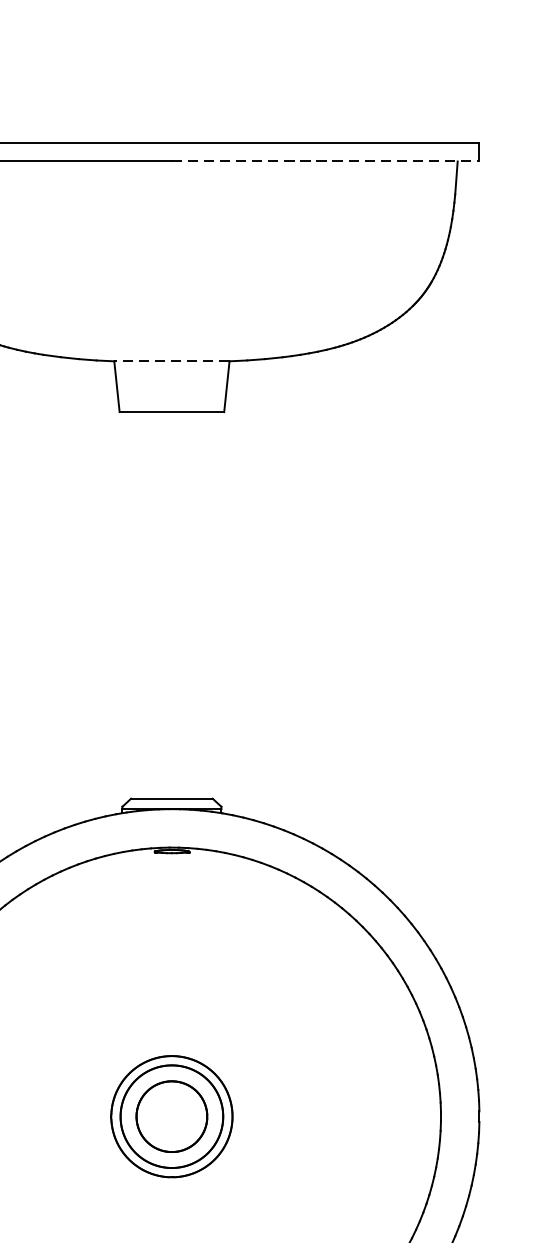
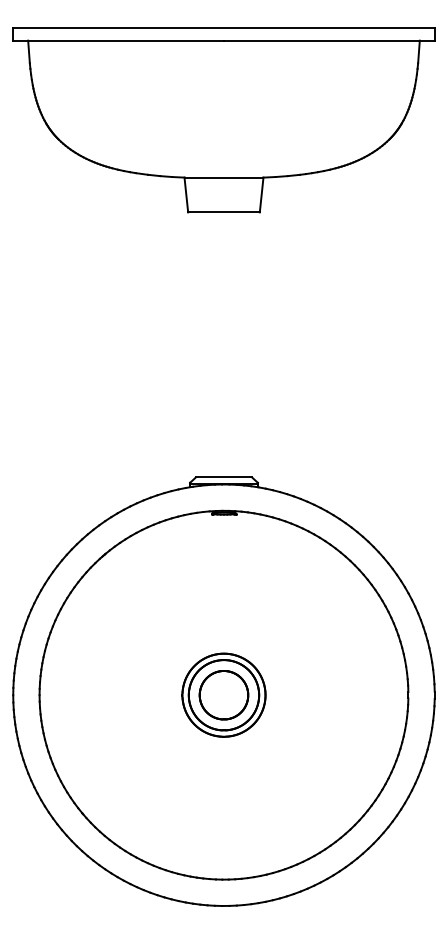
line: (325, 161) -> (329, 40), dashed -> solid
line: (171, 361) -> (223, 177), dashed -> solid

